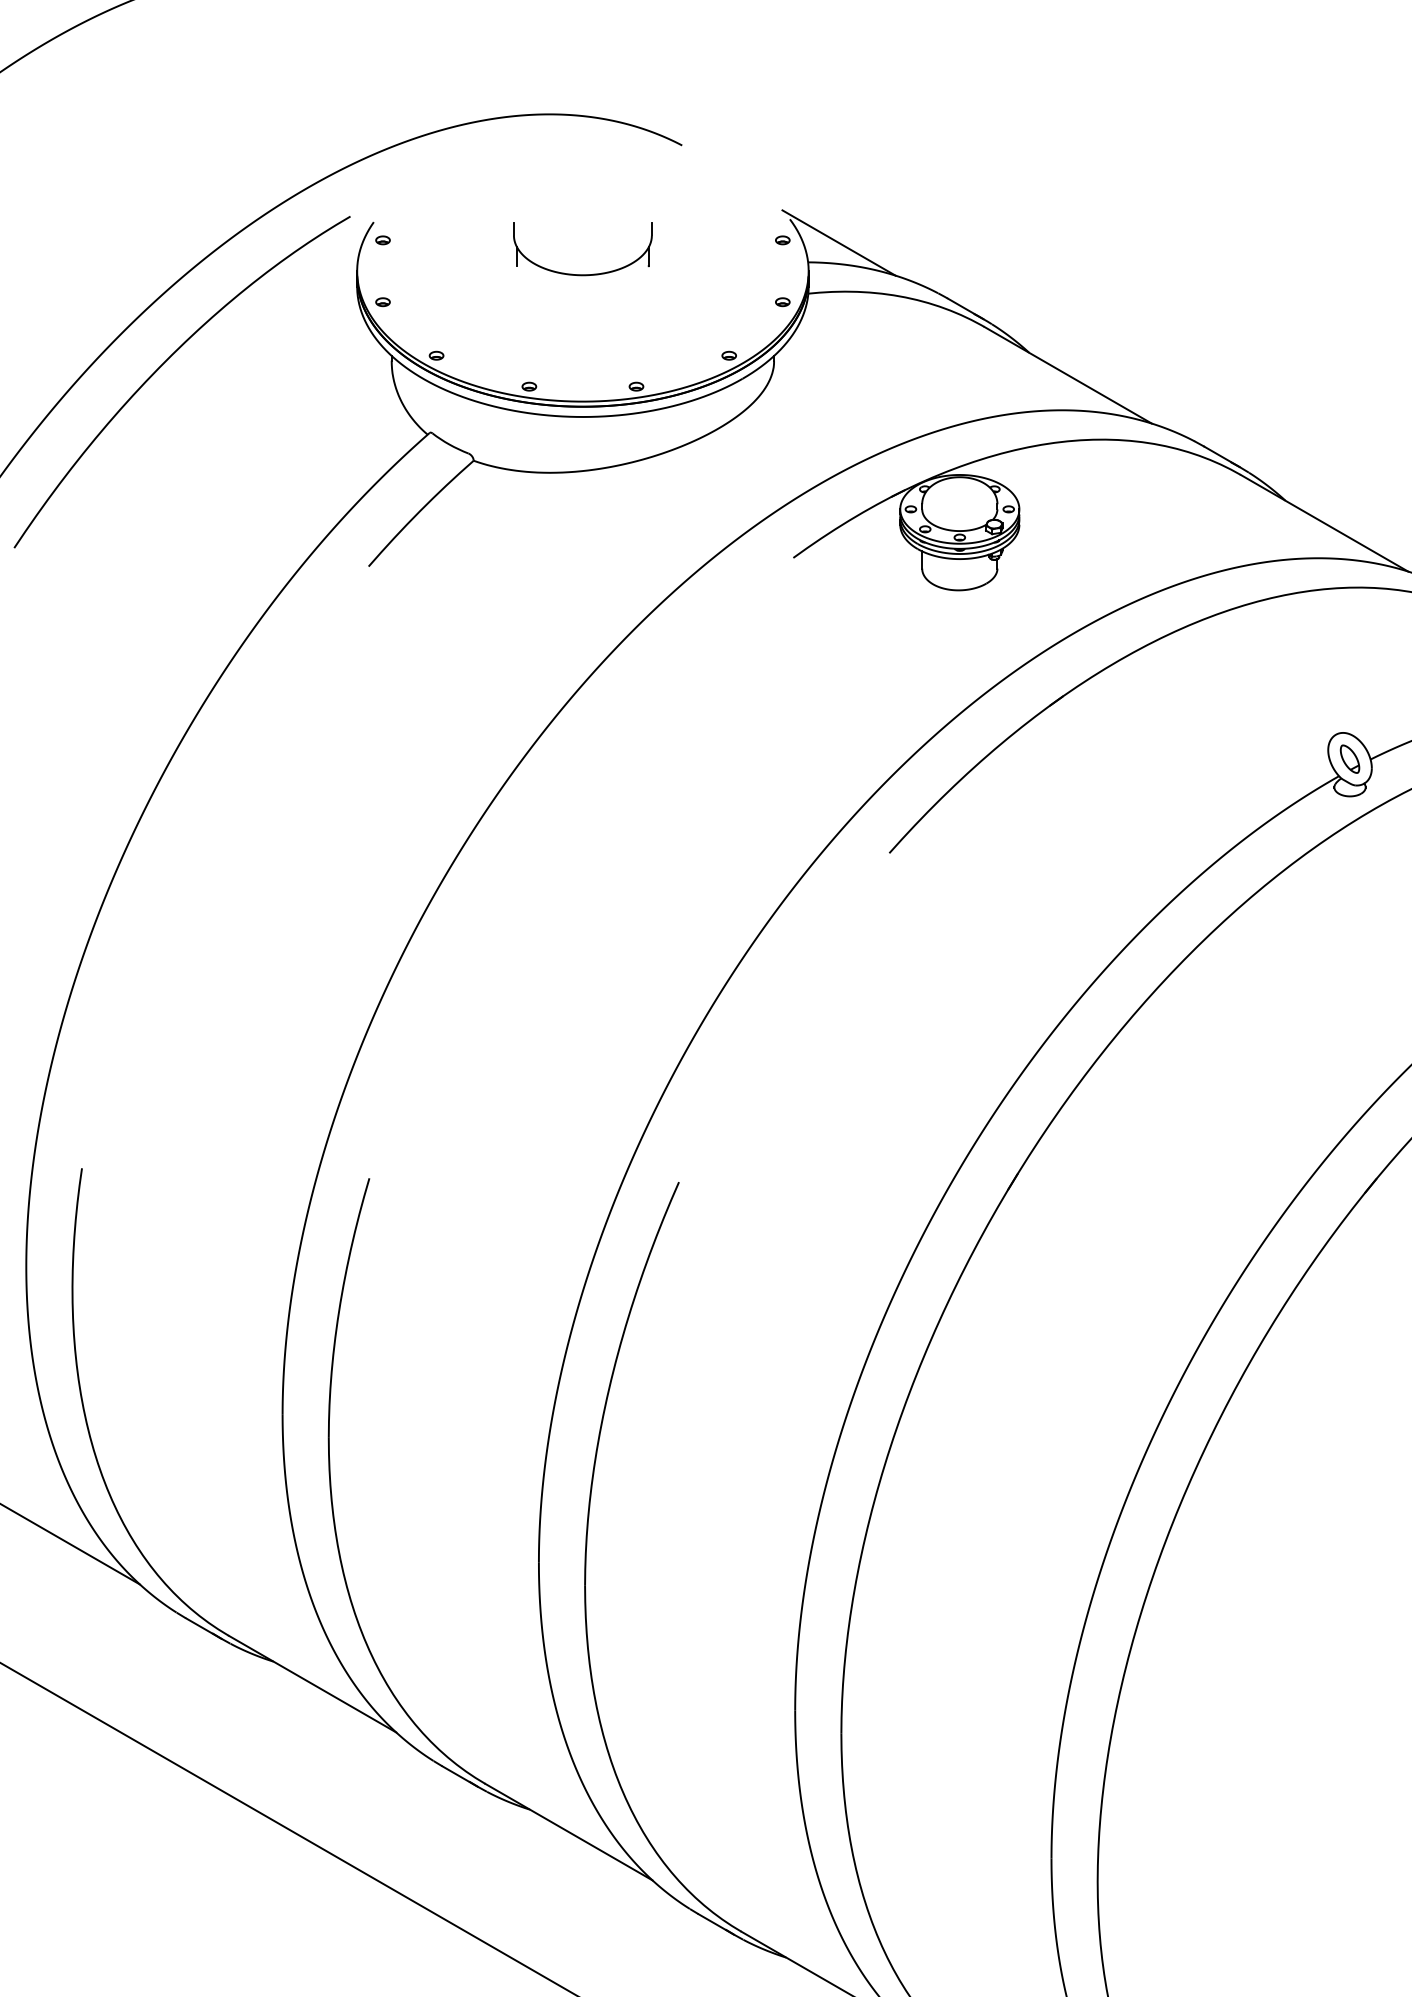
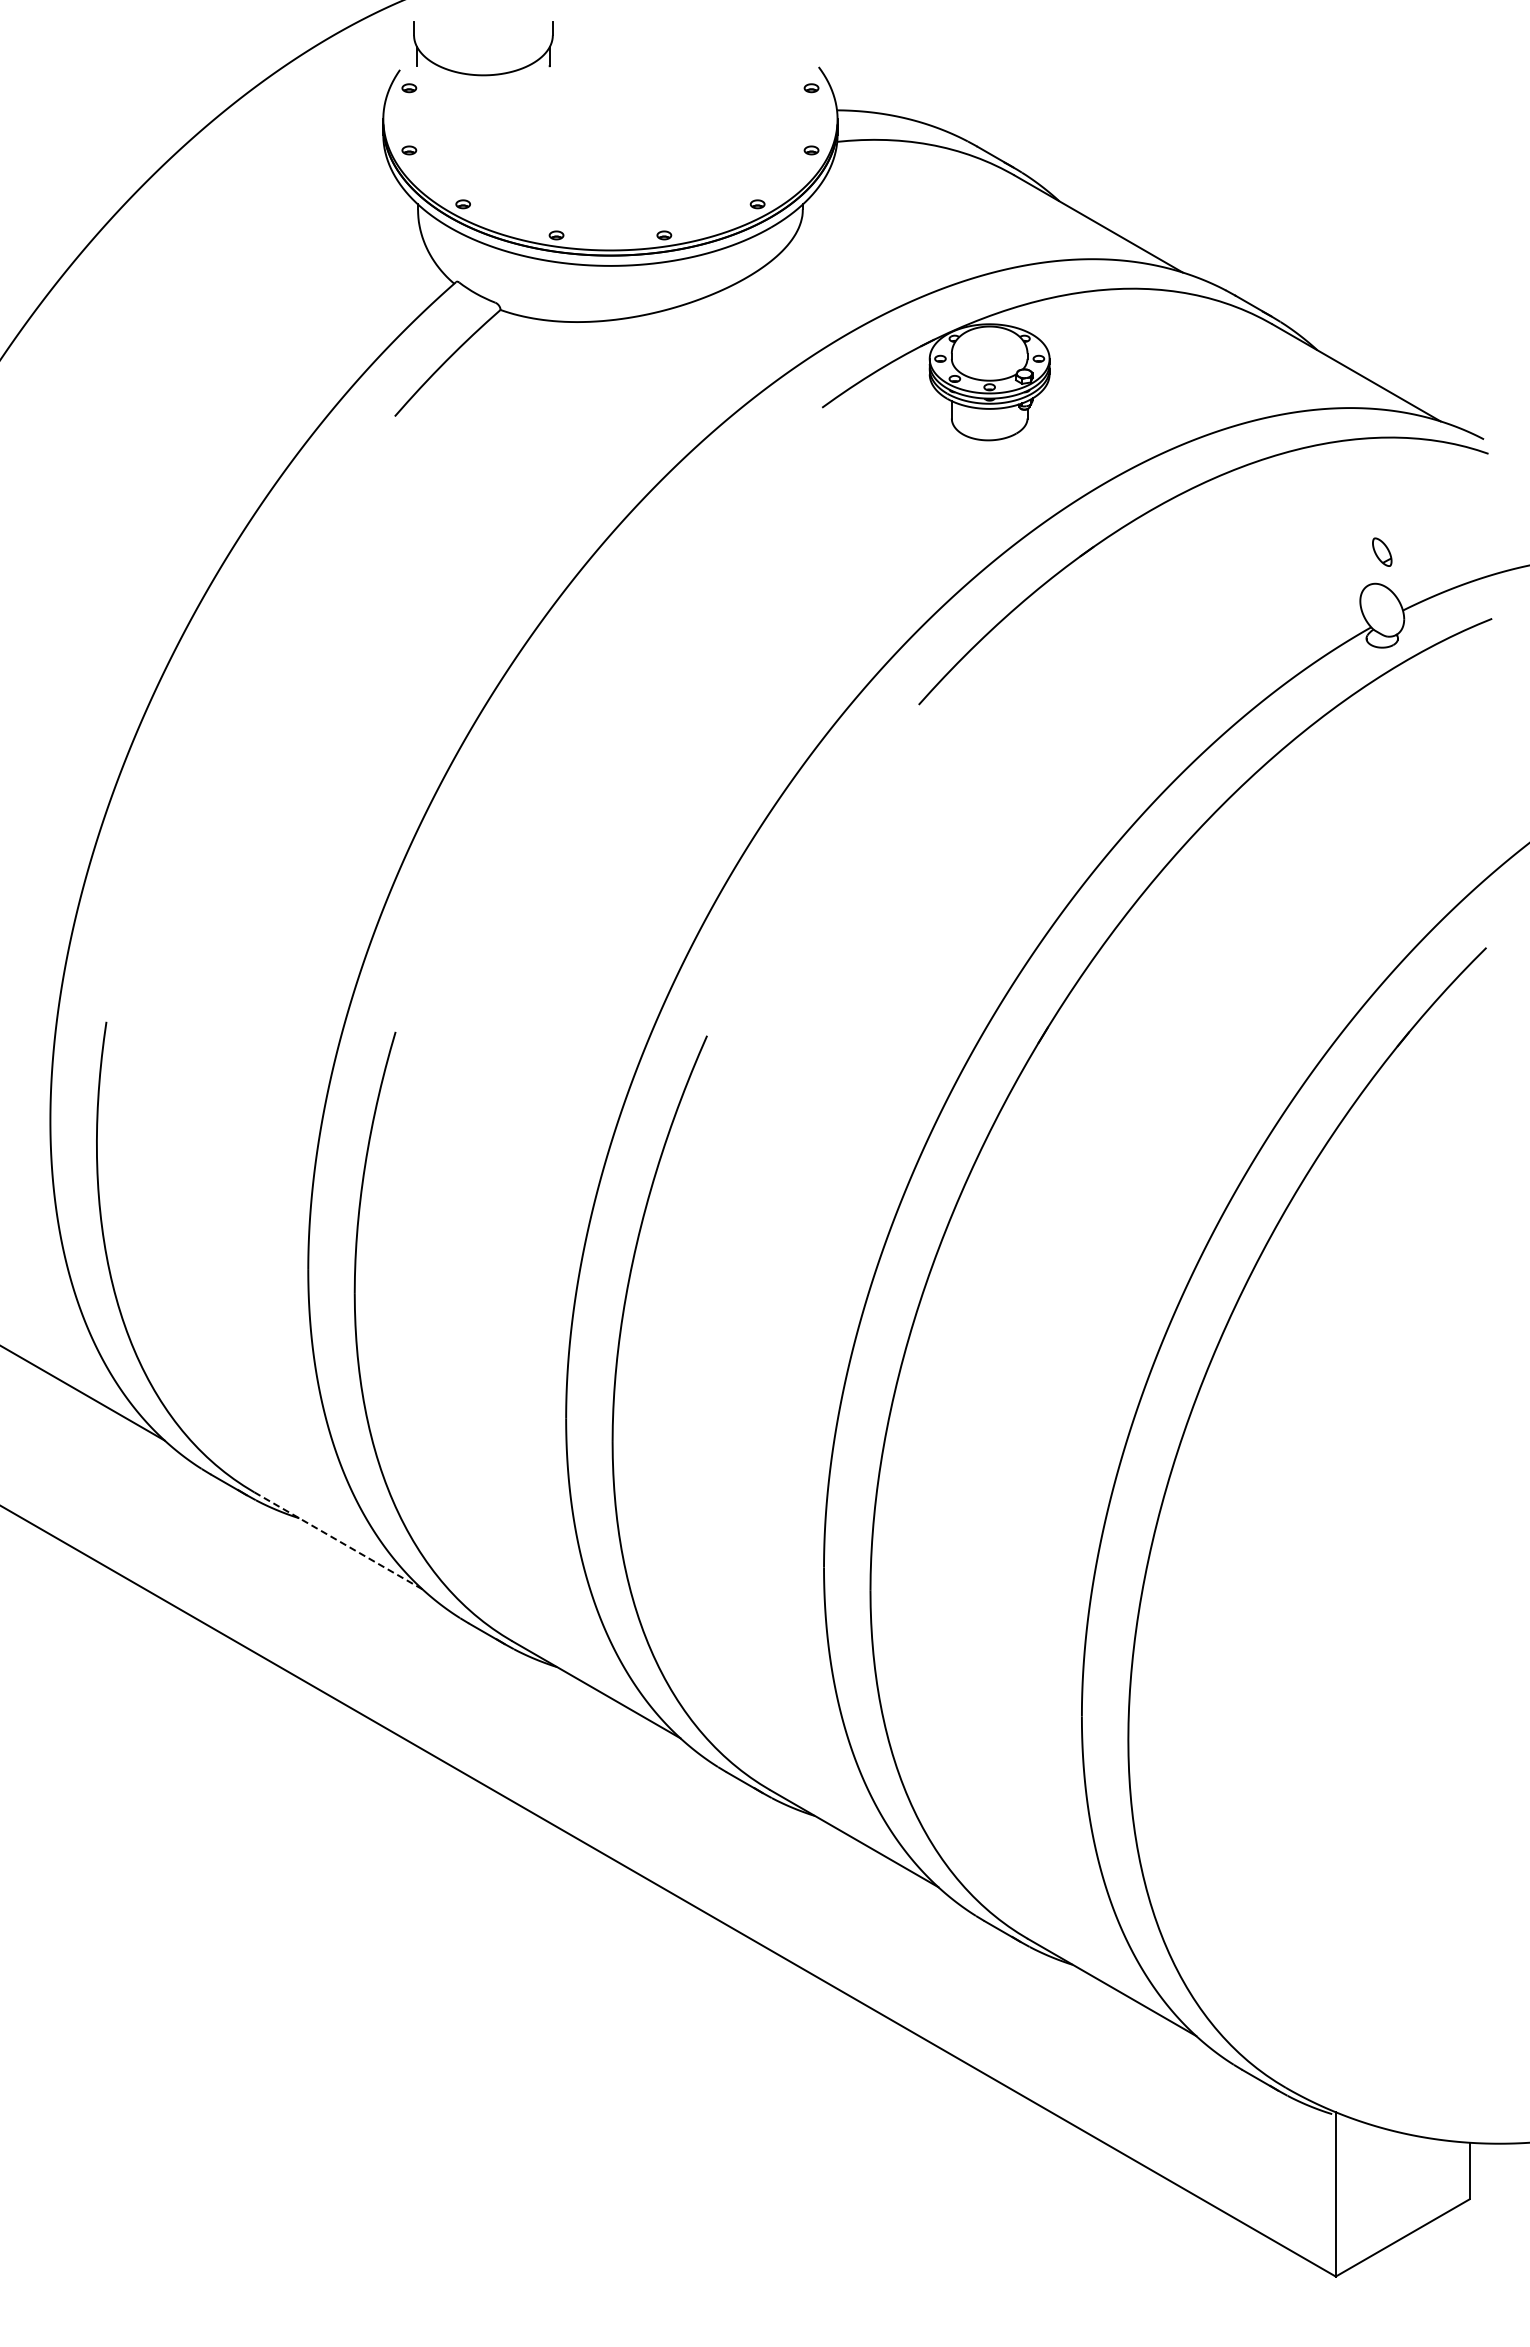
line: (839, 242) -> (868, 90), removed
part: (582, 274) -> (483, 74), moved
curve: (164, 363) -> (189, 212), removed
part: (1350, 758) -> (1382, 551), moved
line: (312, 1684) -> (338, 1541), solid -> dashed

